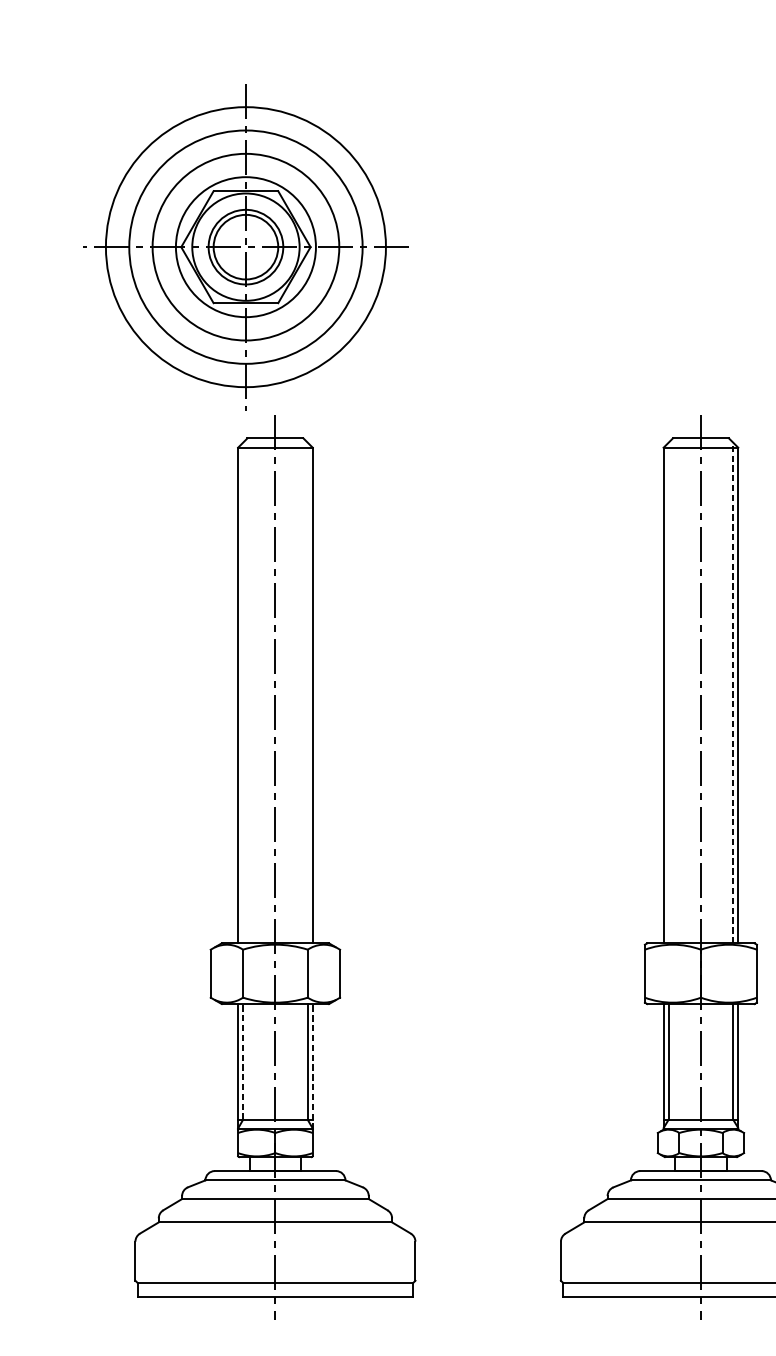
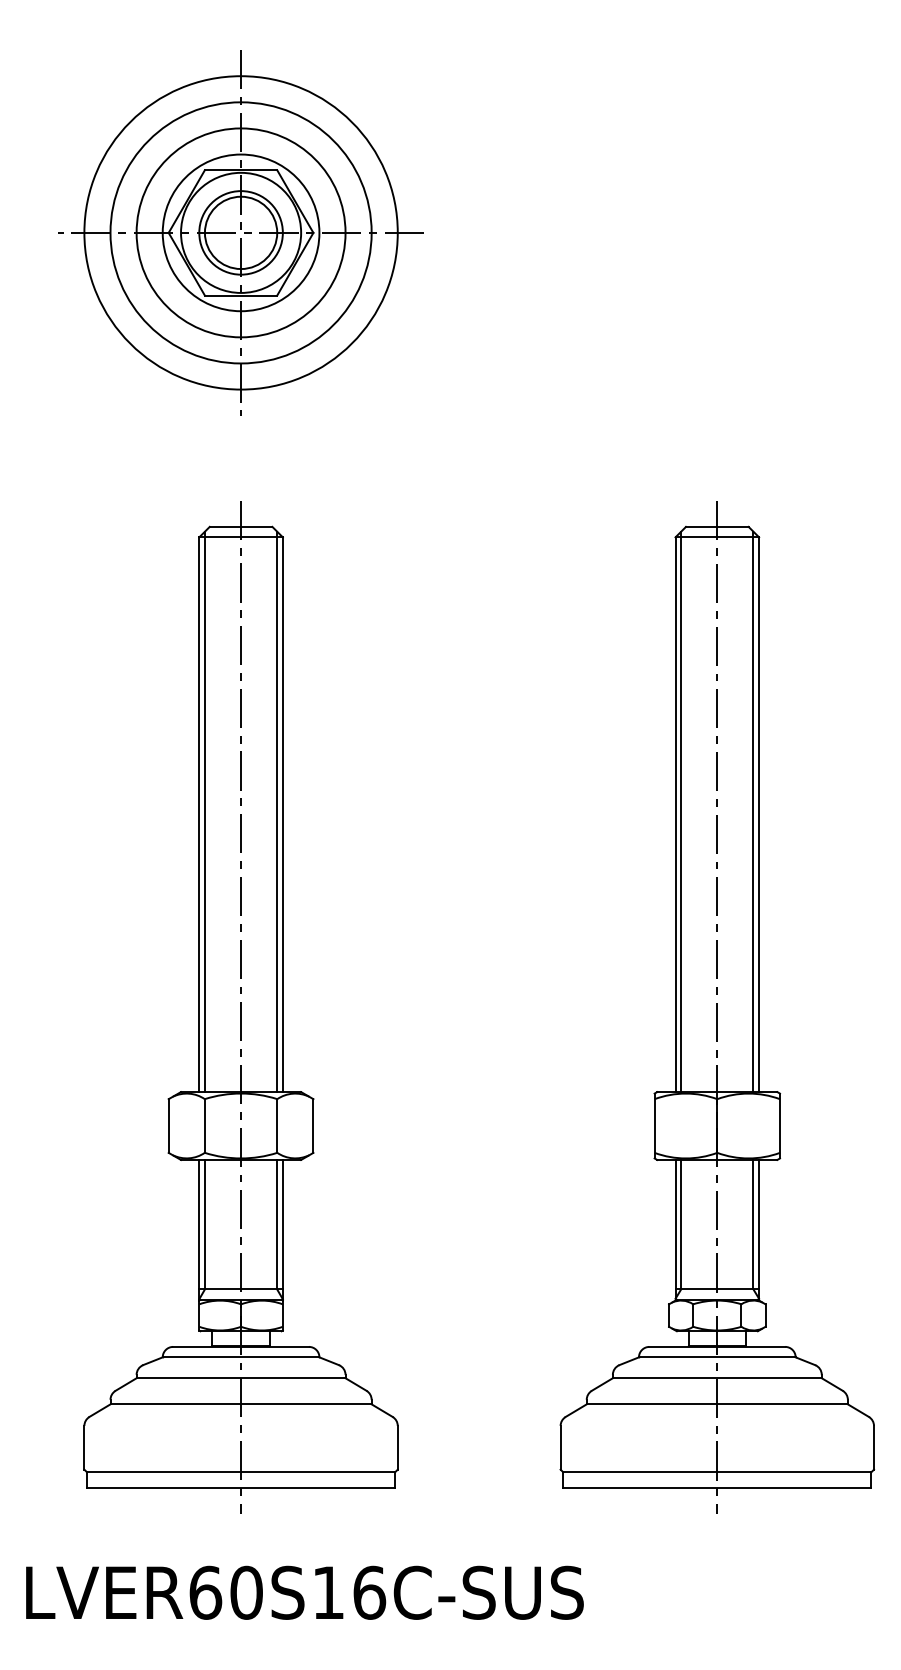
part: (245, 246) -> (240, 232), moved
line: (242, 692) -> (204, 811), added
line: (307, 692) -> (277, 811), added
line: (668, 692) -> (681, 811), added
line: (733, 692) -> (753, 811), dashed -> solid
line: (242, 1061) -> (204, 1224), dashed -> solid
line: (312, 1066) -> (282, 1229), dashed -> solid

